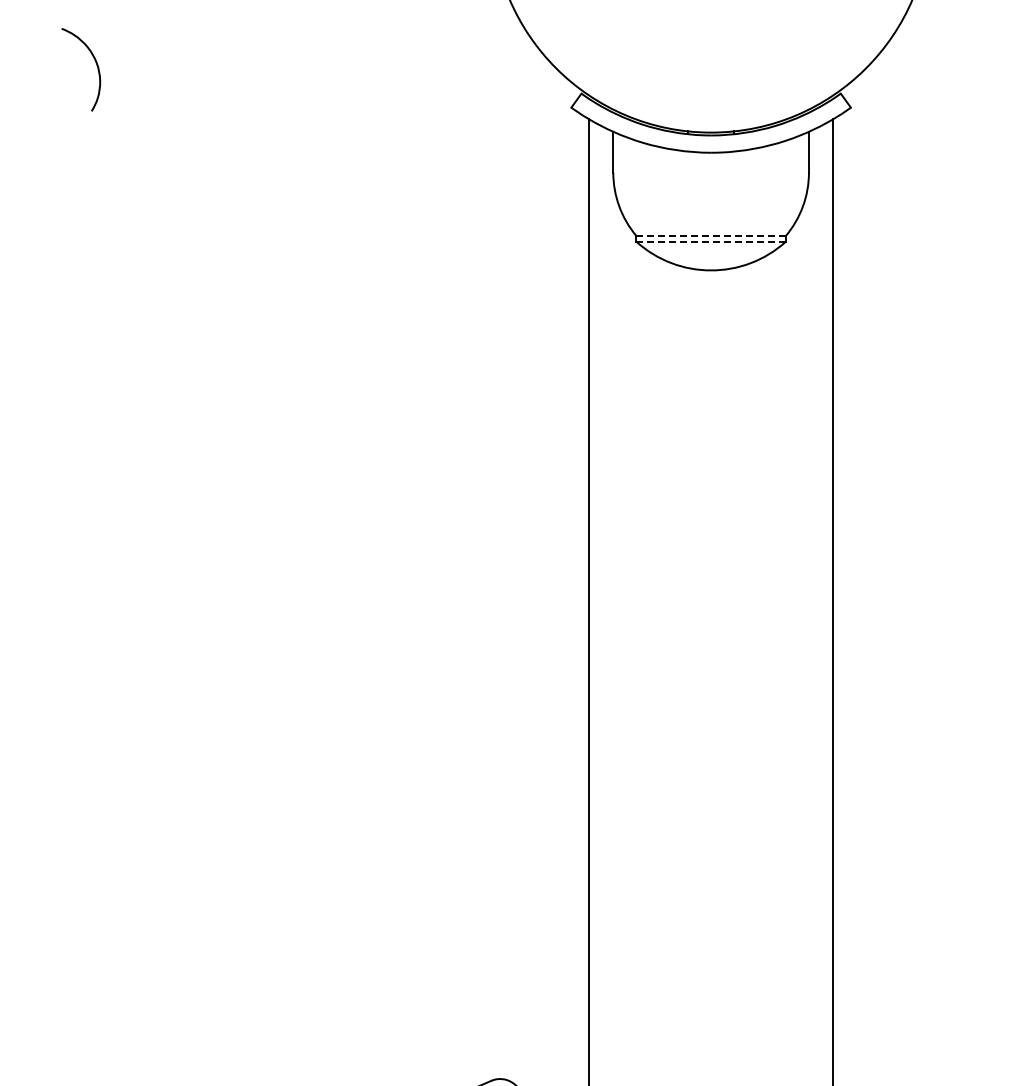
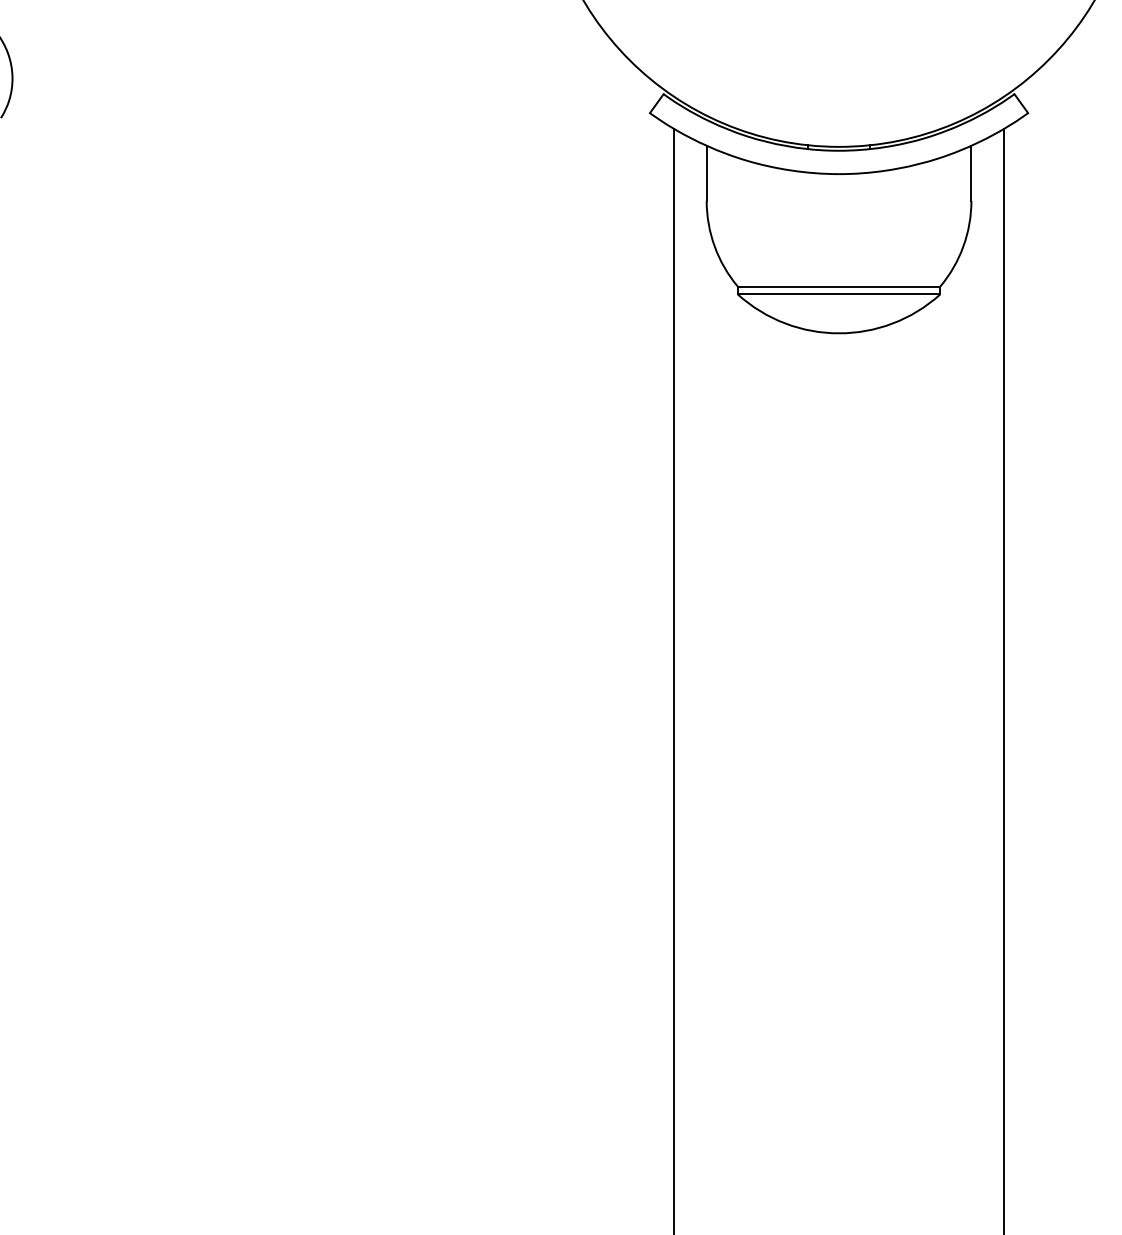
line: (711, 235) -> (839, 286), dashed -> solid
line: (711, 241) -> (839, 294), dashed -> solid

